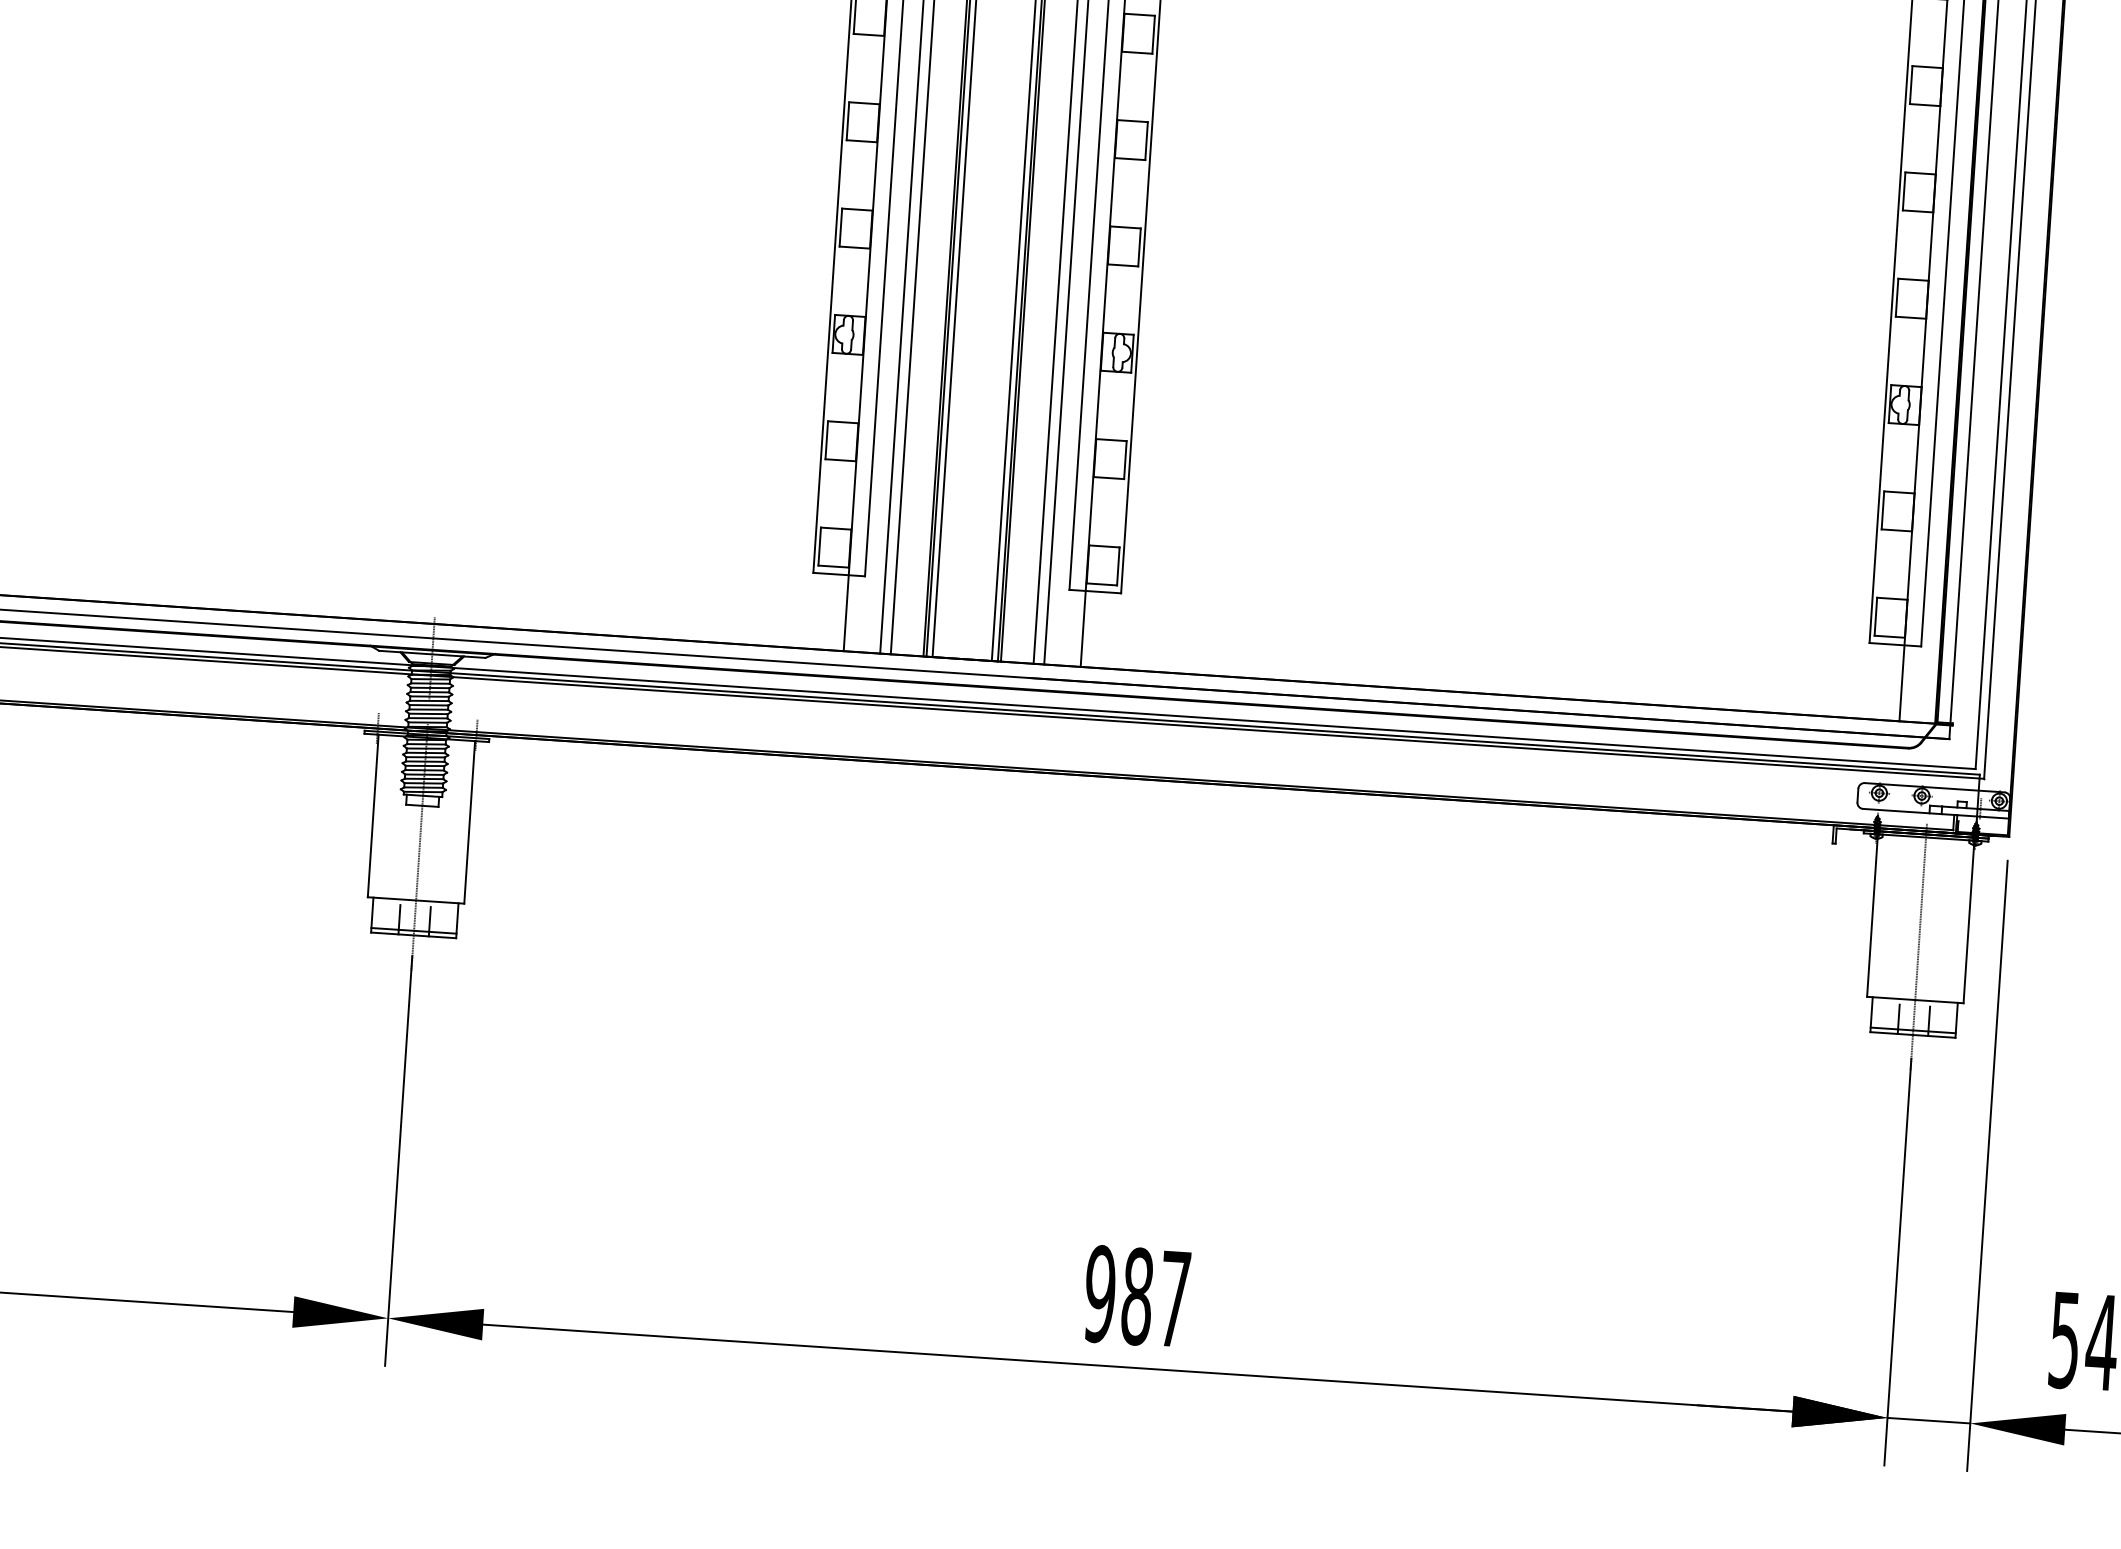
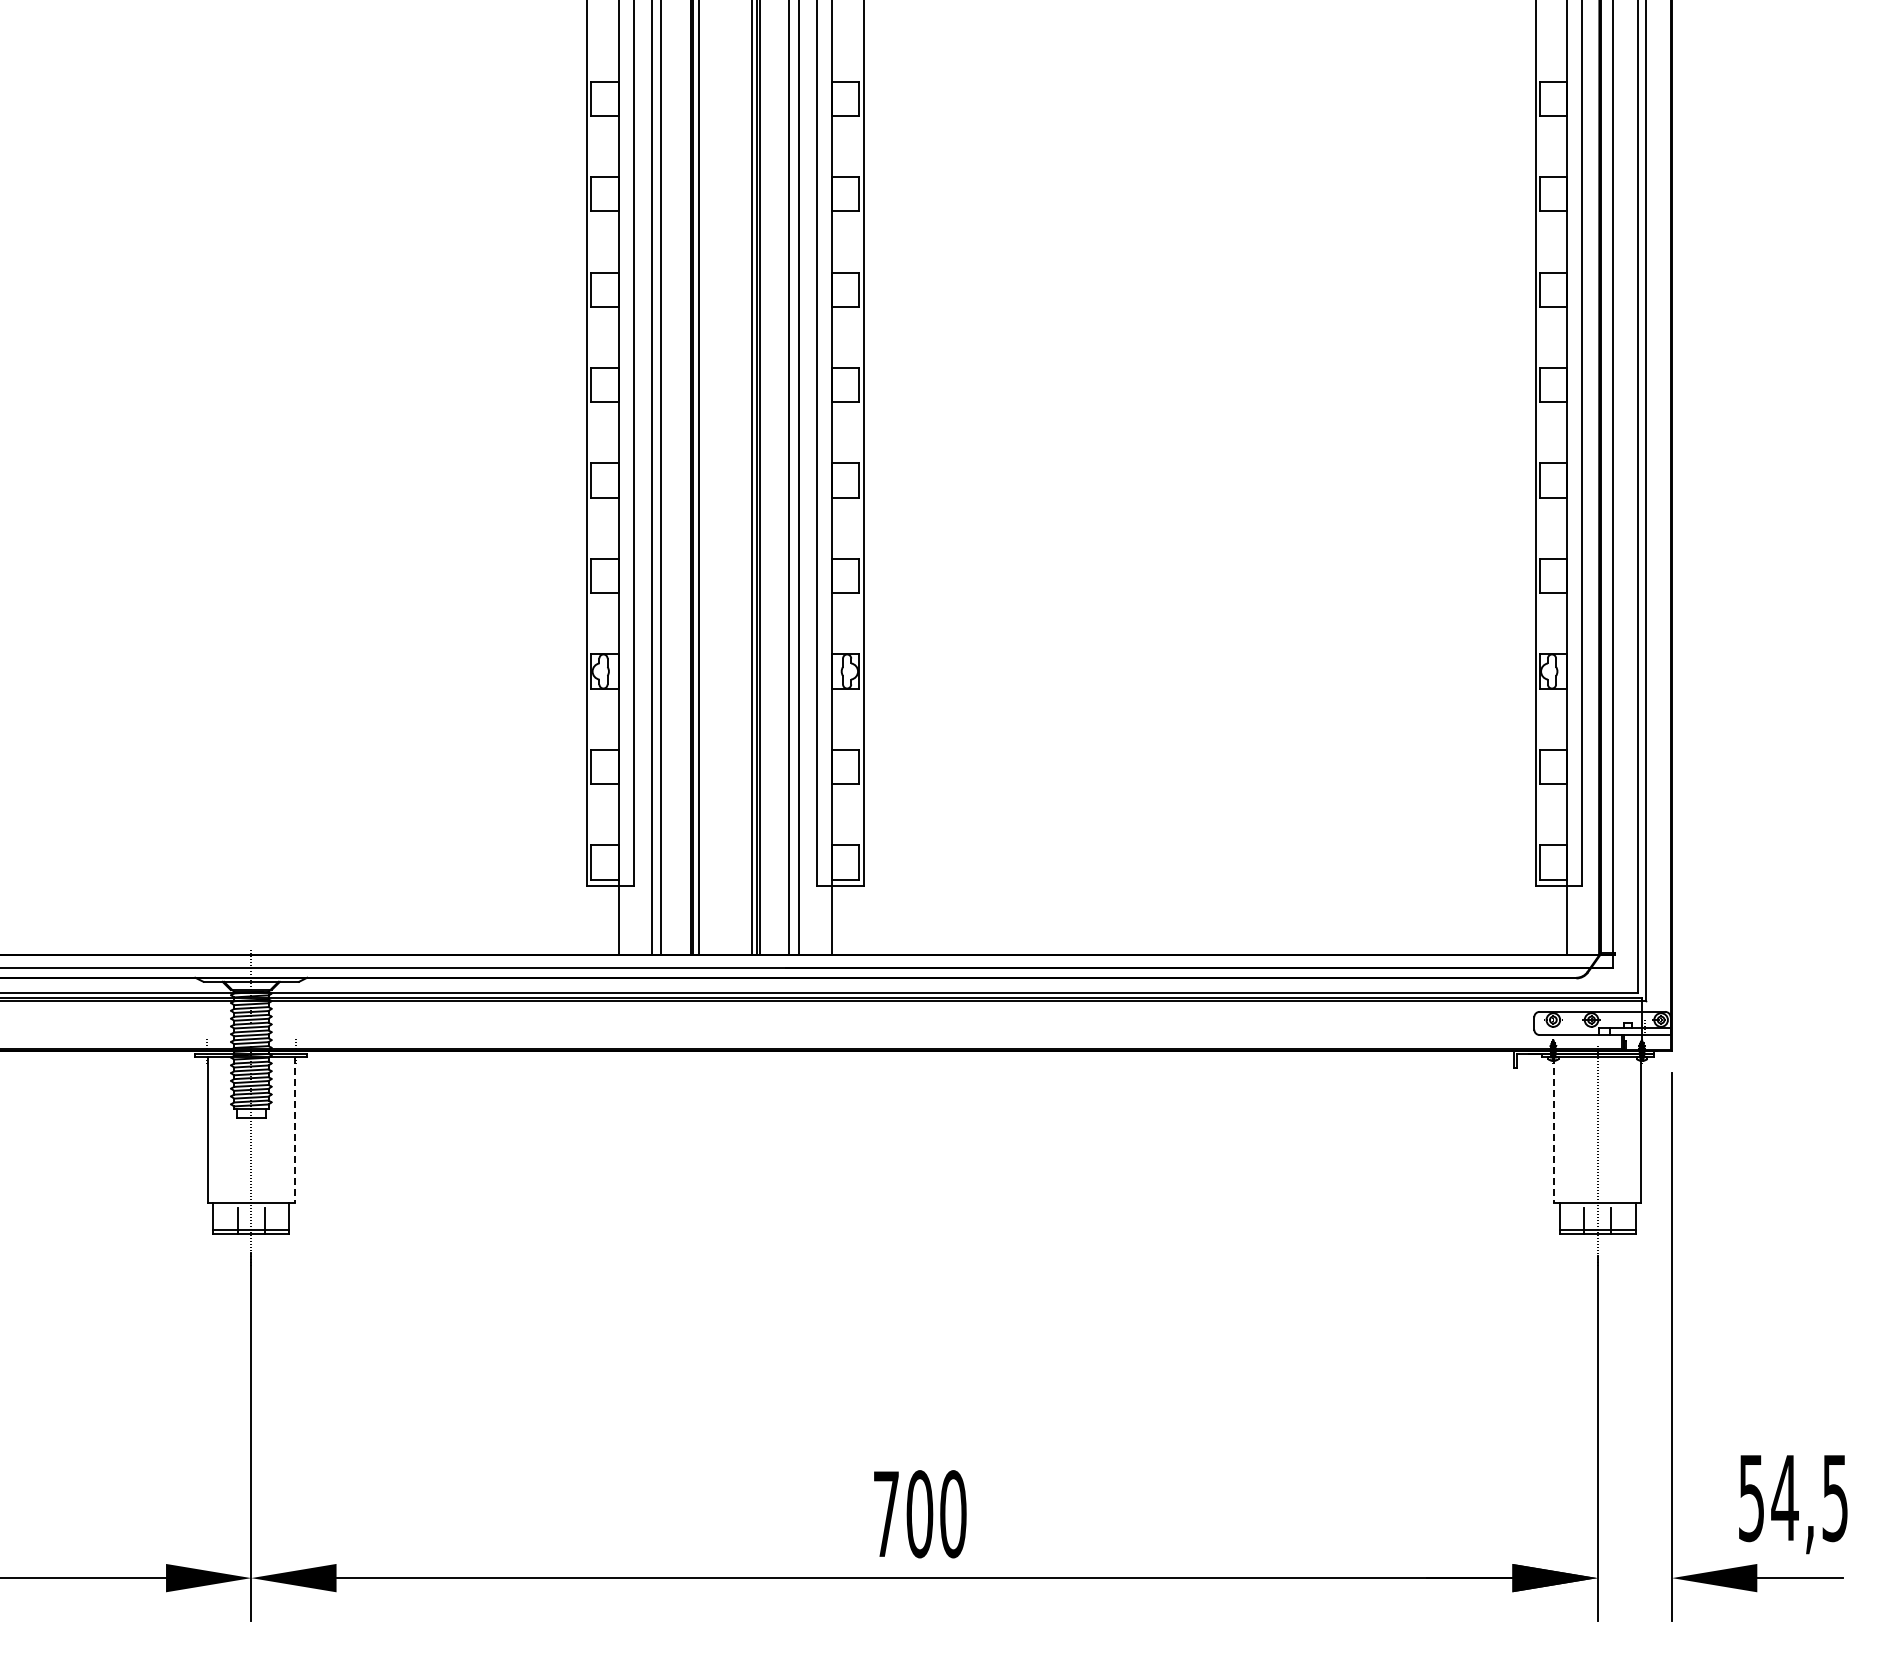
line: (469, 821) -> (294, 1129), solid -> dashed
line: (1872, 915) -> (1554, 1129), solid -> dashed
text: (1137, 1296) -> (919, 1514), 987 -> 700
line: (1928, 1421) -> (1634, 1578), removed

